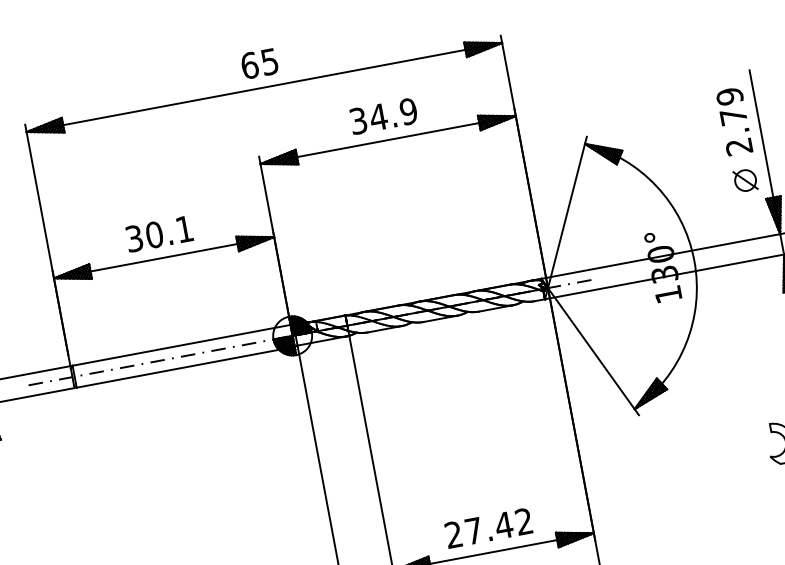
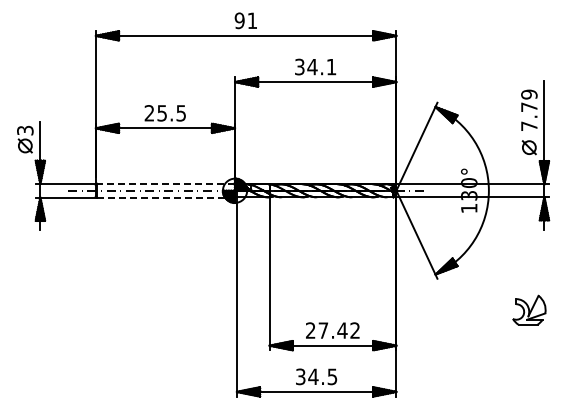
text: (258, 63) -> (245, 20), 65 -> 91
text: (408, 110) -> (331, 66), 34.9 -> 34.1
text: (739, 147) -> (529, 126), 2.79 -> 7.79
text: (158, 234) -> (164, 113), 30.1 -> 25.5
line: (182, 344) -> (166, 183), solid -> dashed
line: (186, 366) -> (166, 197), solid -> dashed

